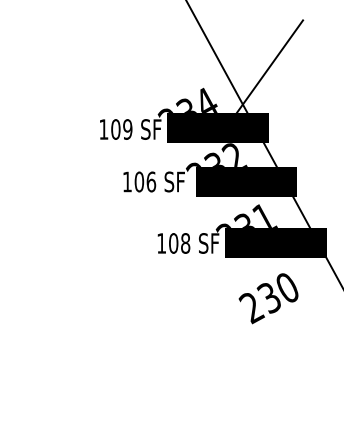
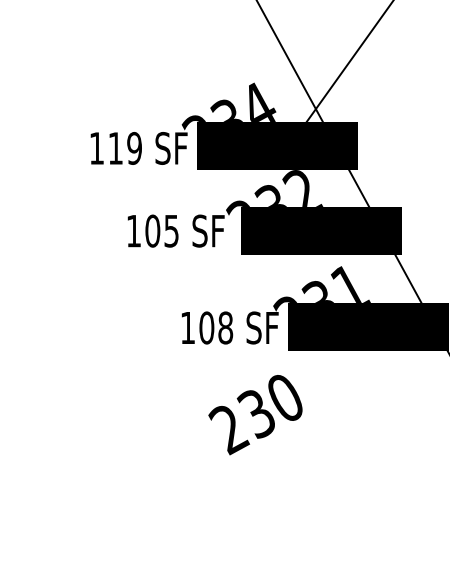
text: (115, 129) -> (115, 148), 109 -> 119
text: (151, 181) -> (171, 230), 106 -> 105
text: (268, 298) -> (255, 414), moved

